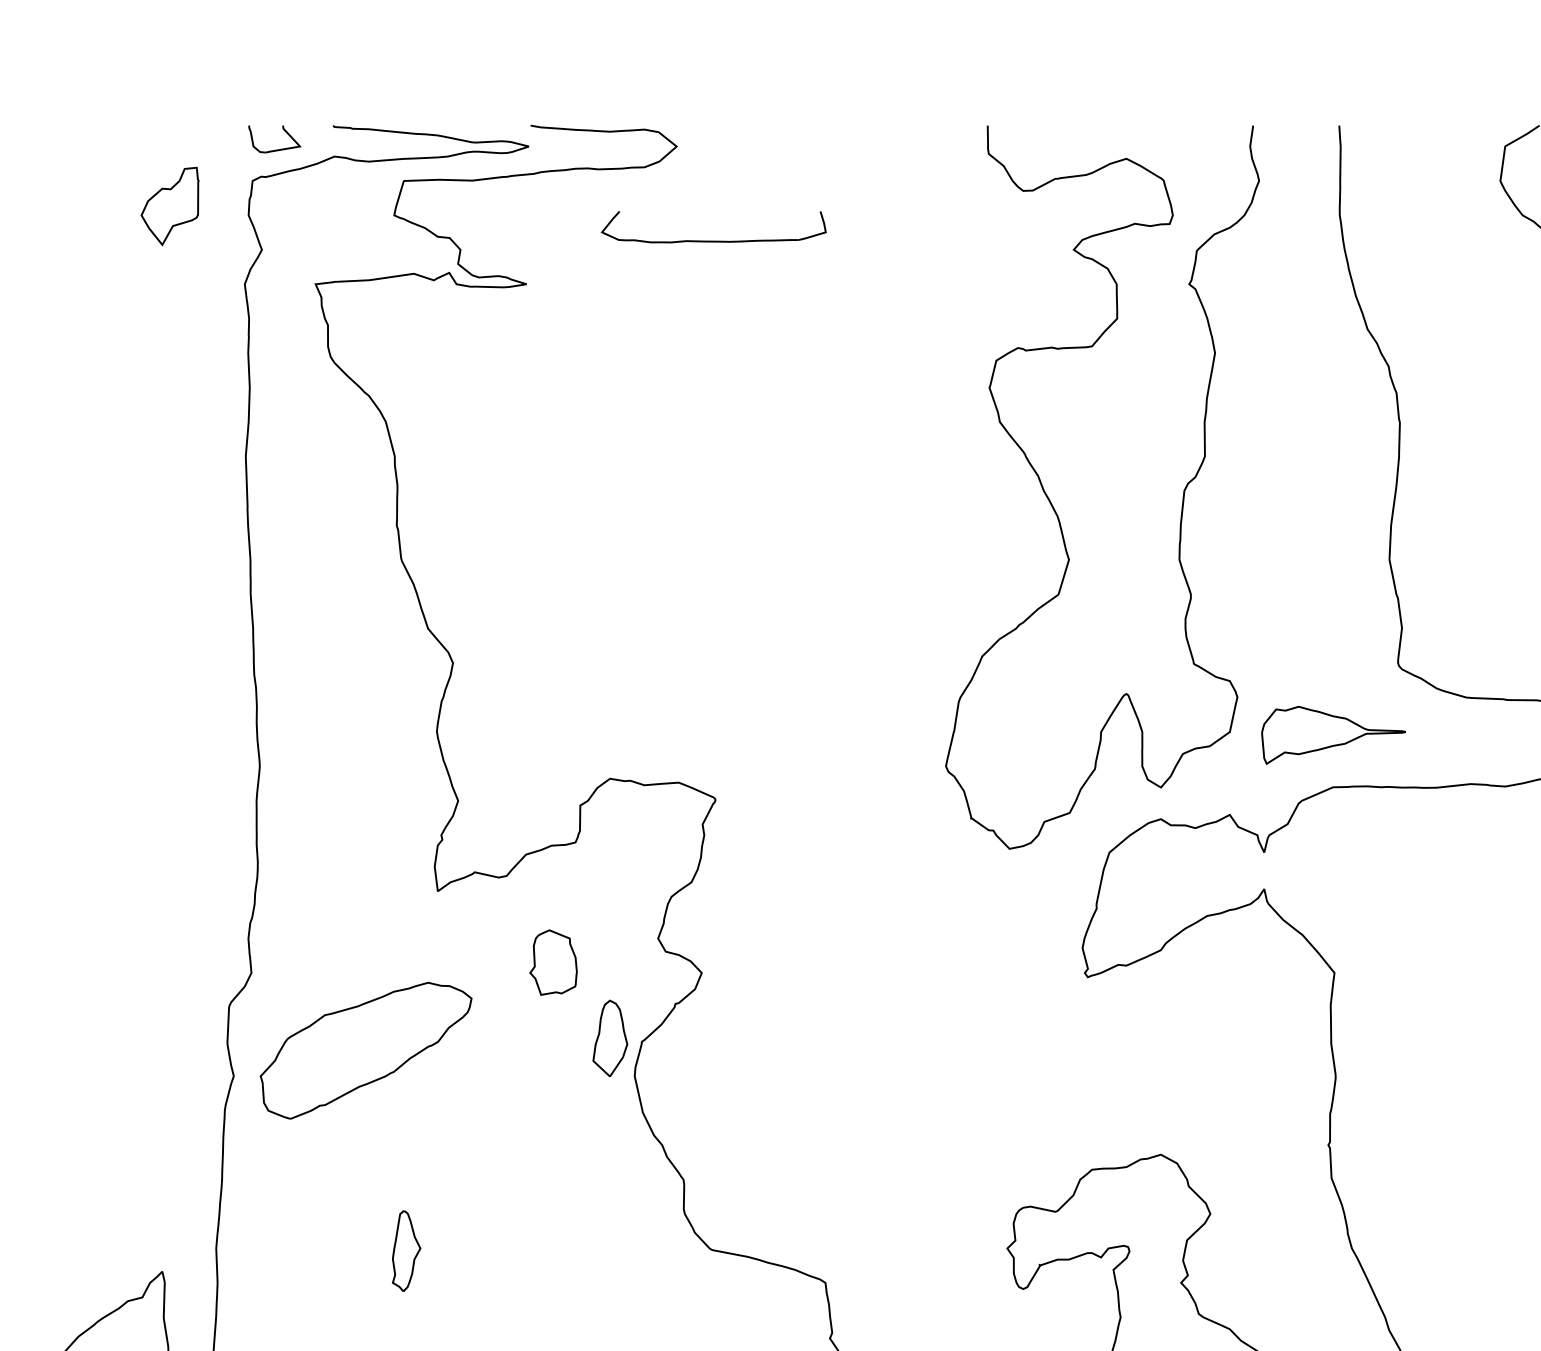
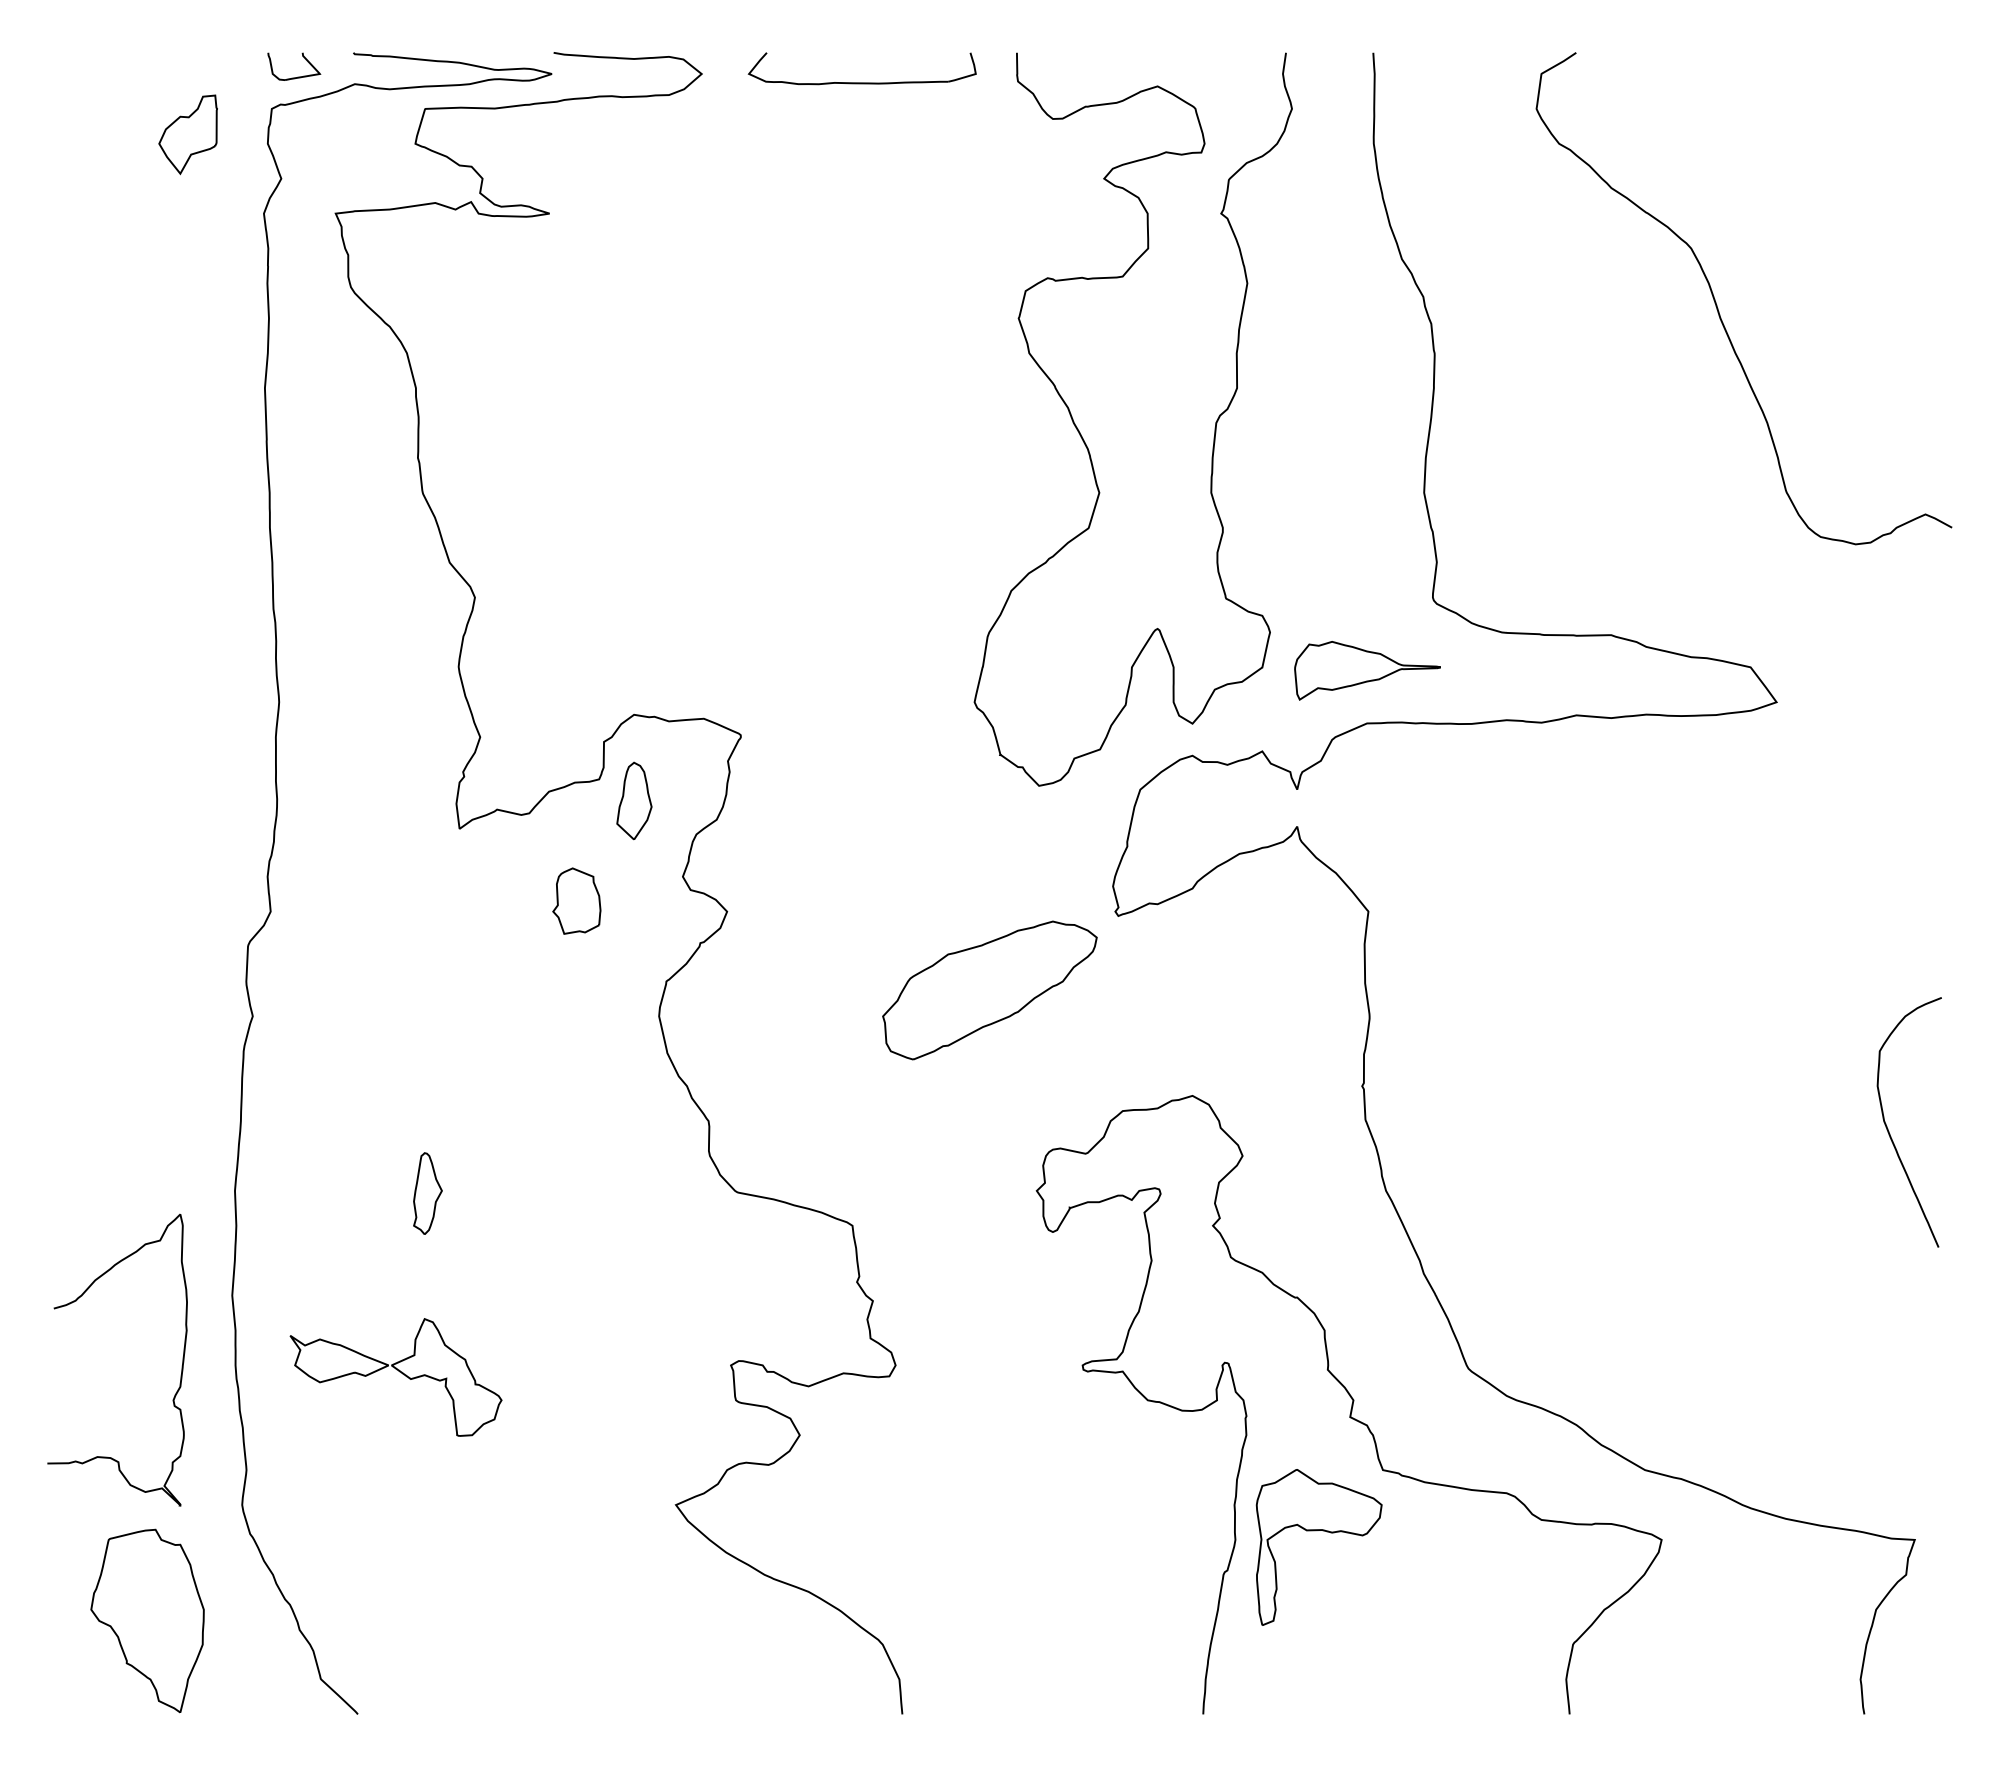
part: (713, 240) -> (861, 82), moved
part: (610, 1037) -> (634, 800), moved
part: (365, 1050) -> (989, 990), moved

